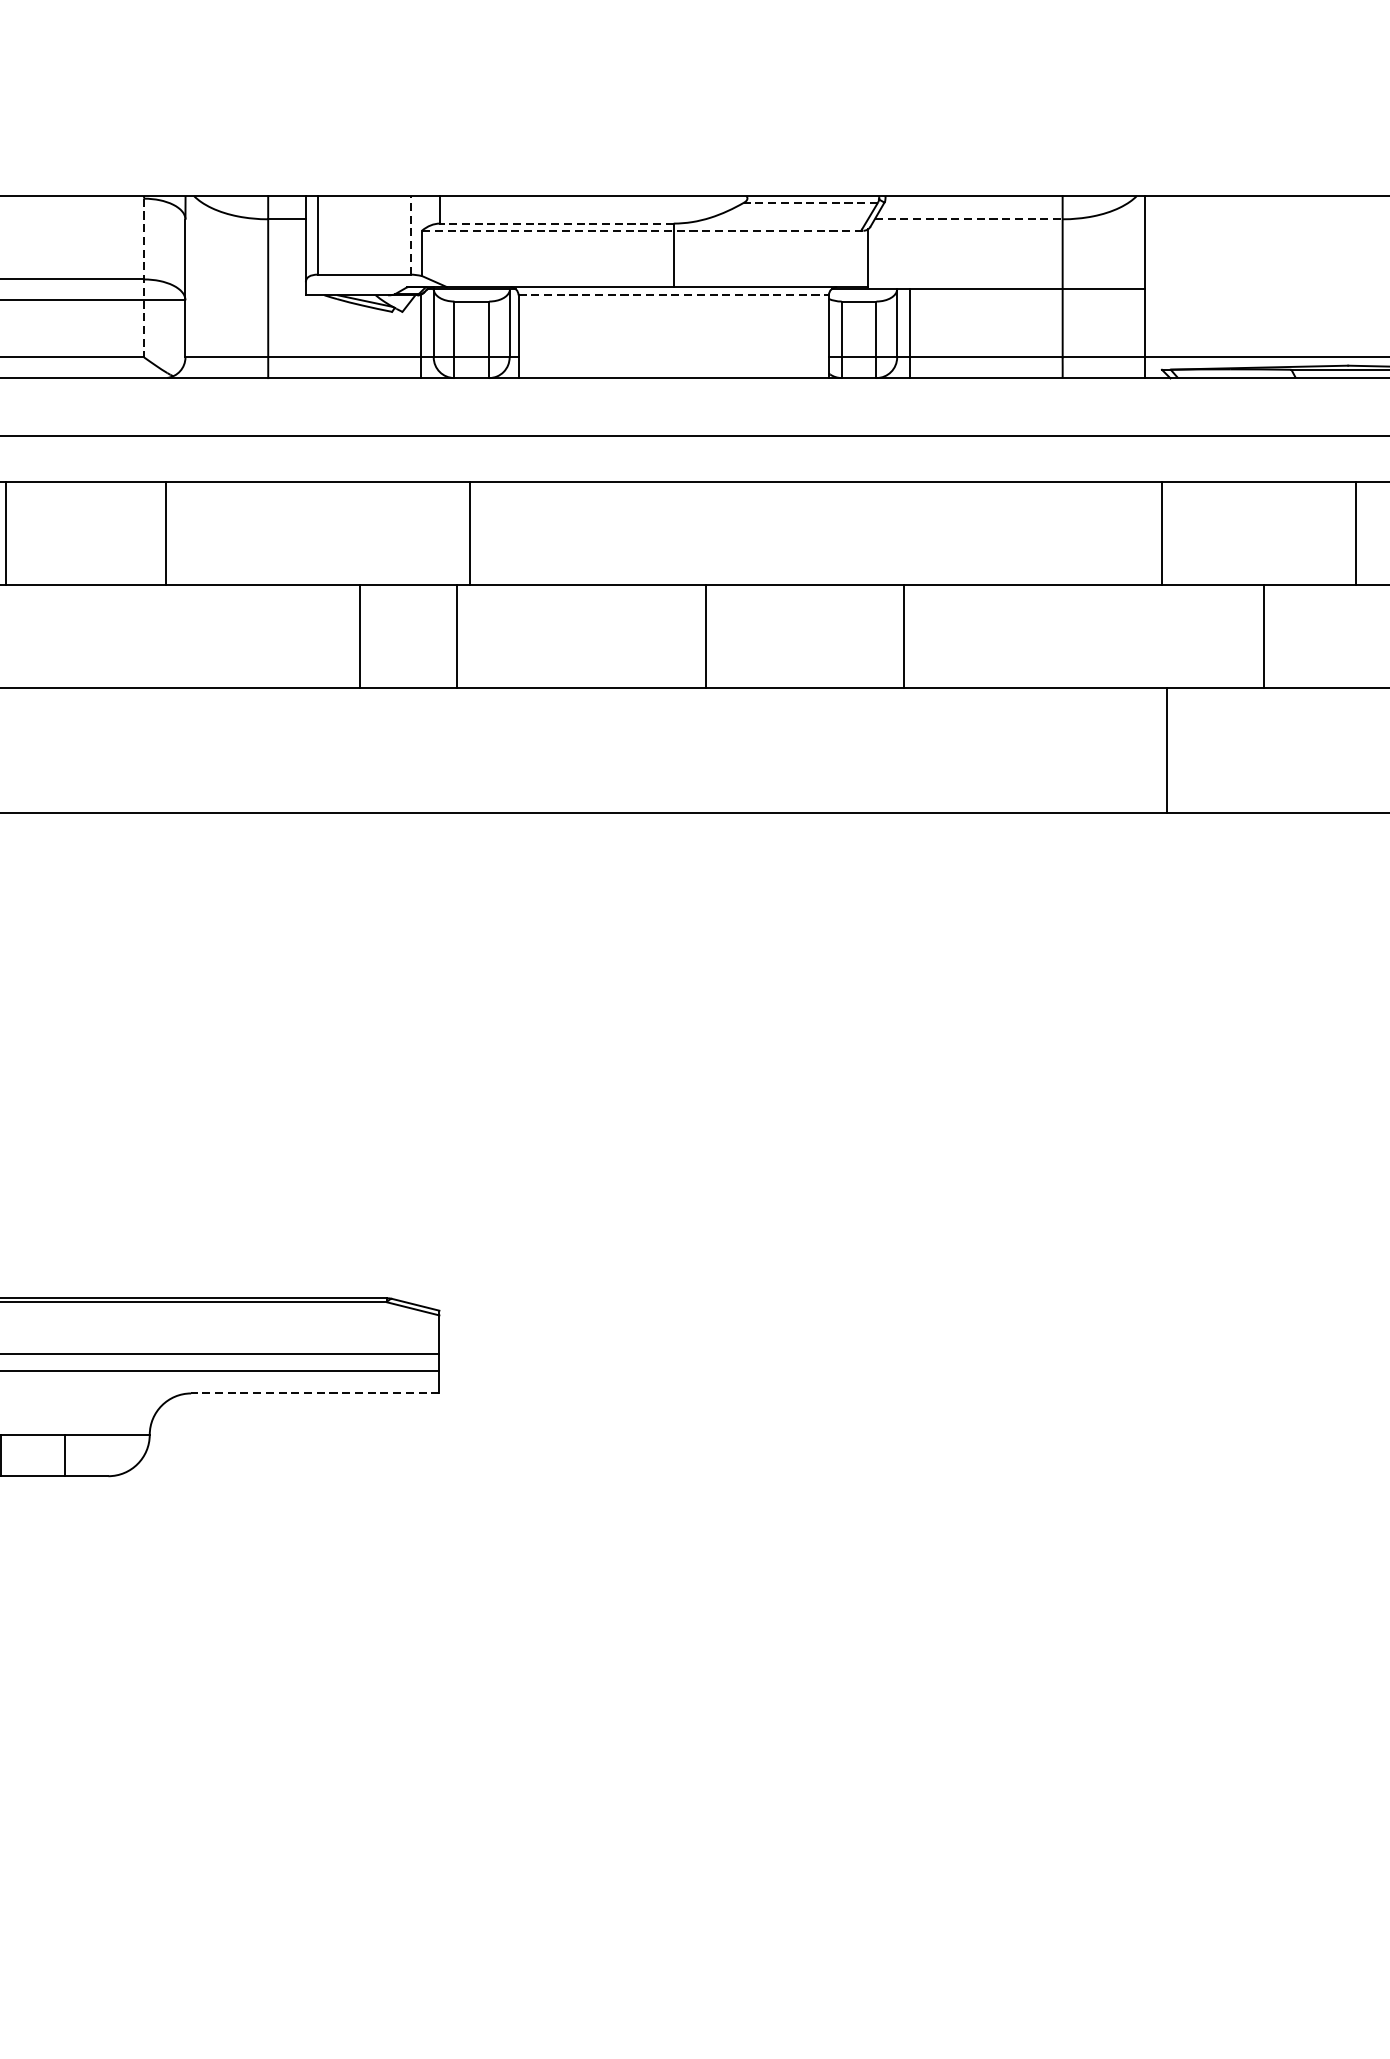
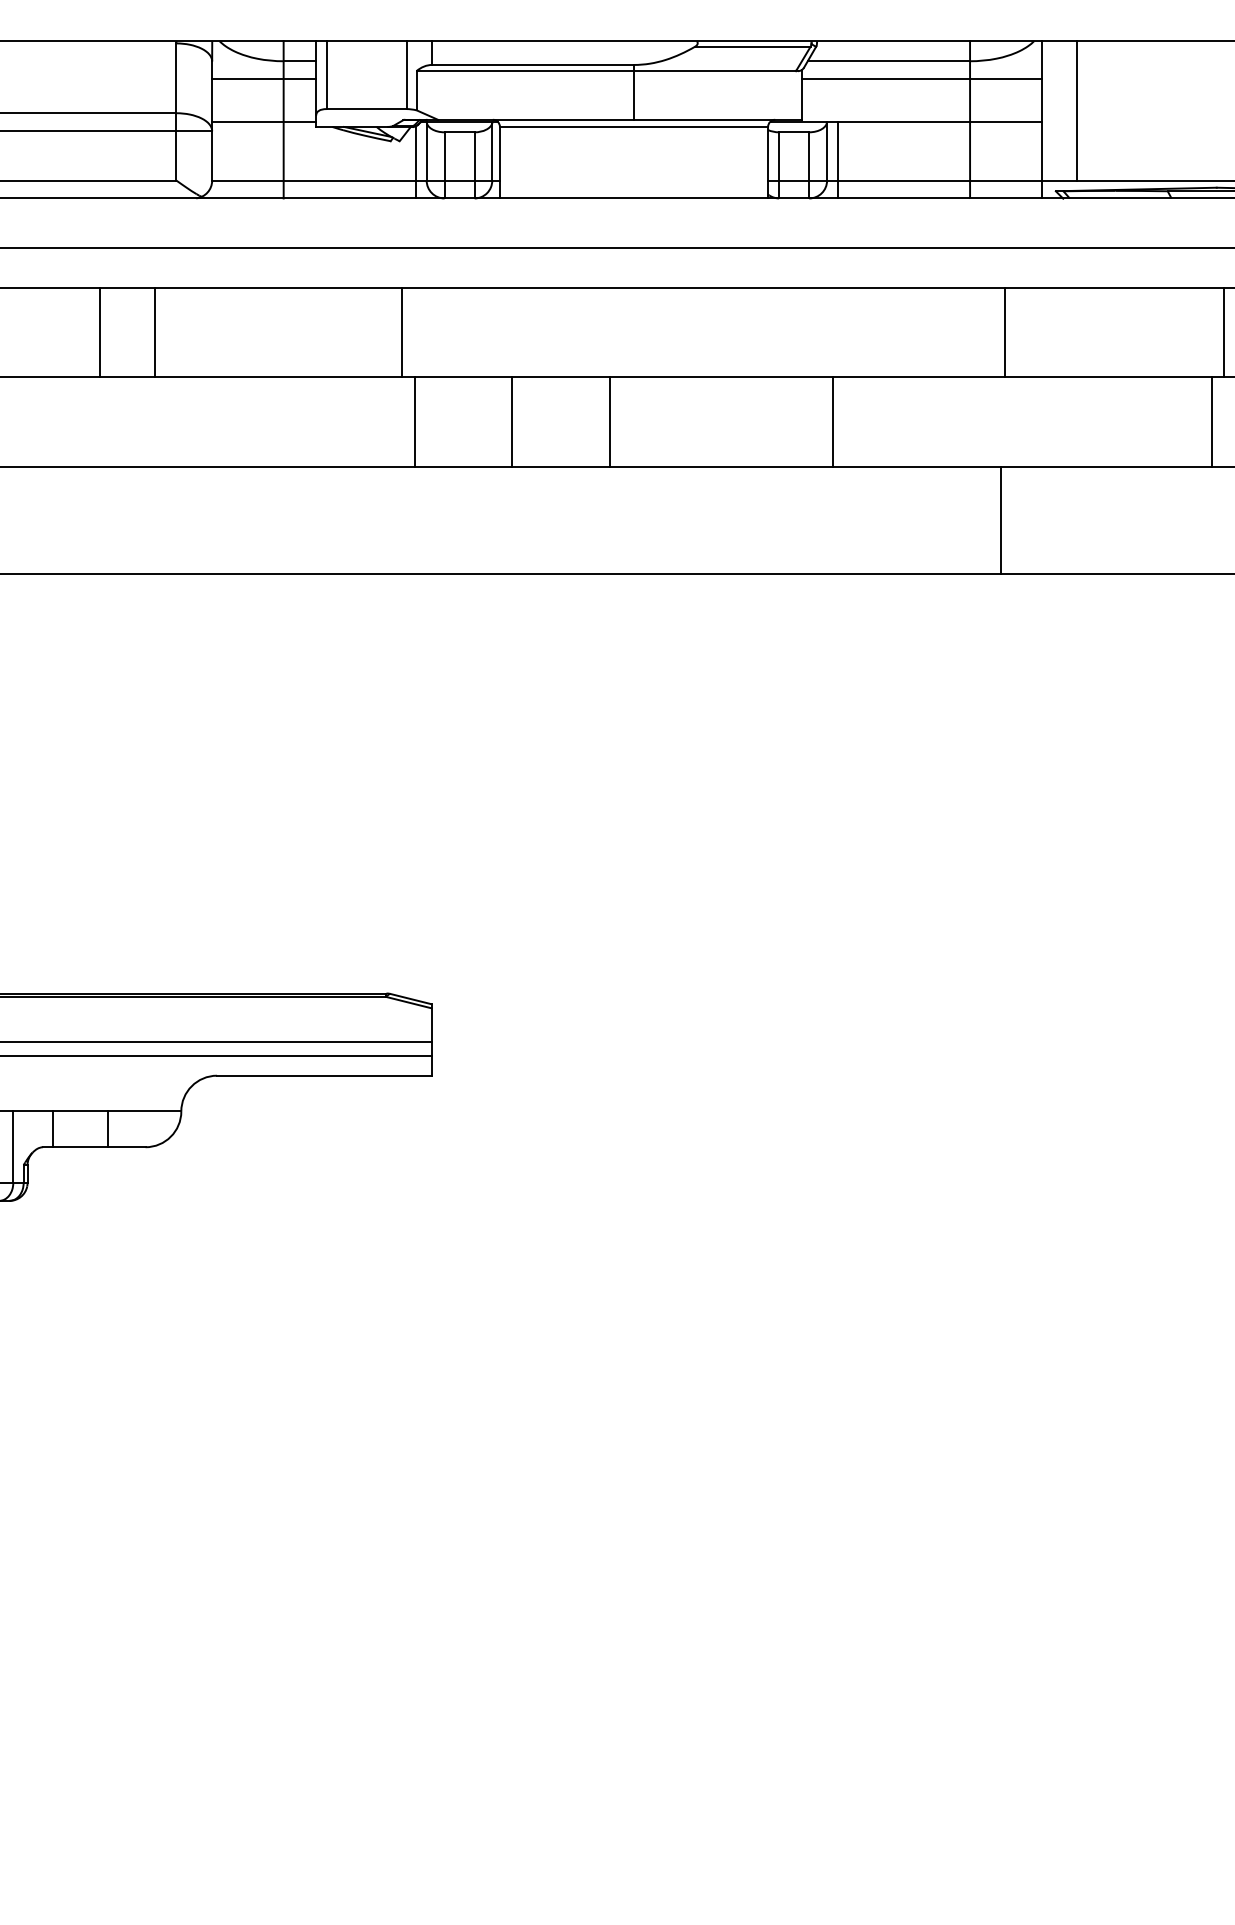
line: (810, 202) -> (752, 46), dashed -> solid
line: (969, 219) -> (889, 61), dashed -> solid
line: (557, 223) -> (533, 64), dashed -> solid
line: (643, 231) -> (607, 71), dashed -> solid
line: (410, 235) -> (406, 75), dashed -> solid
line: (246, 240) -> (264, 79), added
line: (1006, 240) -> (921, 79), added
line: (1186, 276) -> (1077, 110), added
line: (144, 278) -> (176, 112), dashed -> solid
line: (246, 289) -> (264, 121), added
line: (674, 294) -> (634, 126), dashed -> solid
line: (6, 533) -> (100, 332), moved
line: (166, 533) -> (154, 332), moved
line: (470, 533) -> (402, 332), moved
line: (1161, 533) -> (1004, 332), moved
line: (359, 636) -> (414, 421), moved
line: (456, 636) -> (512, 421), moved
line: (705, 636) -> (609, 421), moved
line: (1264, 636) -> (1212, 421), moved
line: (1166, 749) -> (1000, 519), moved
line: (314, 1393) -> (323, 1075), dashed -> solid

